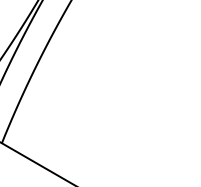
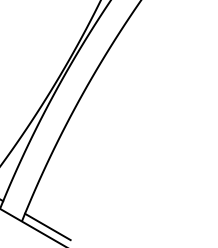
line: (27, 148) -> (47, 226), added

